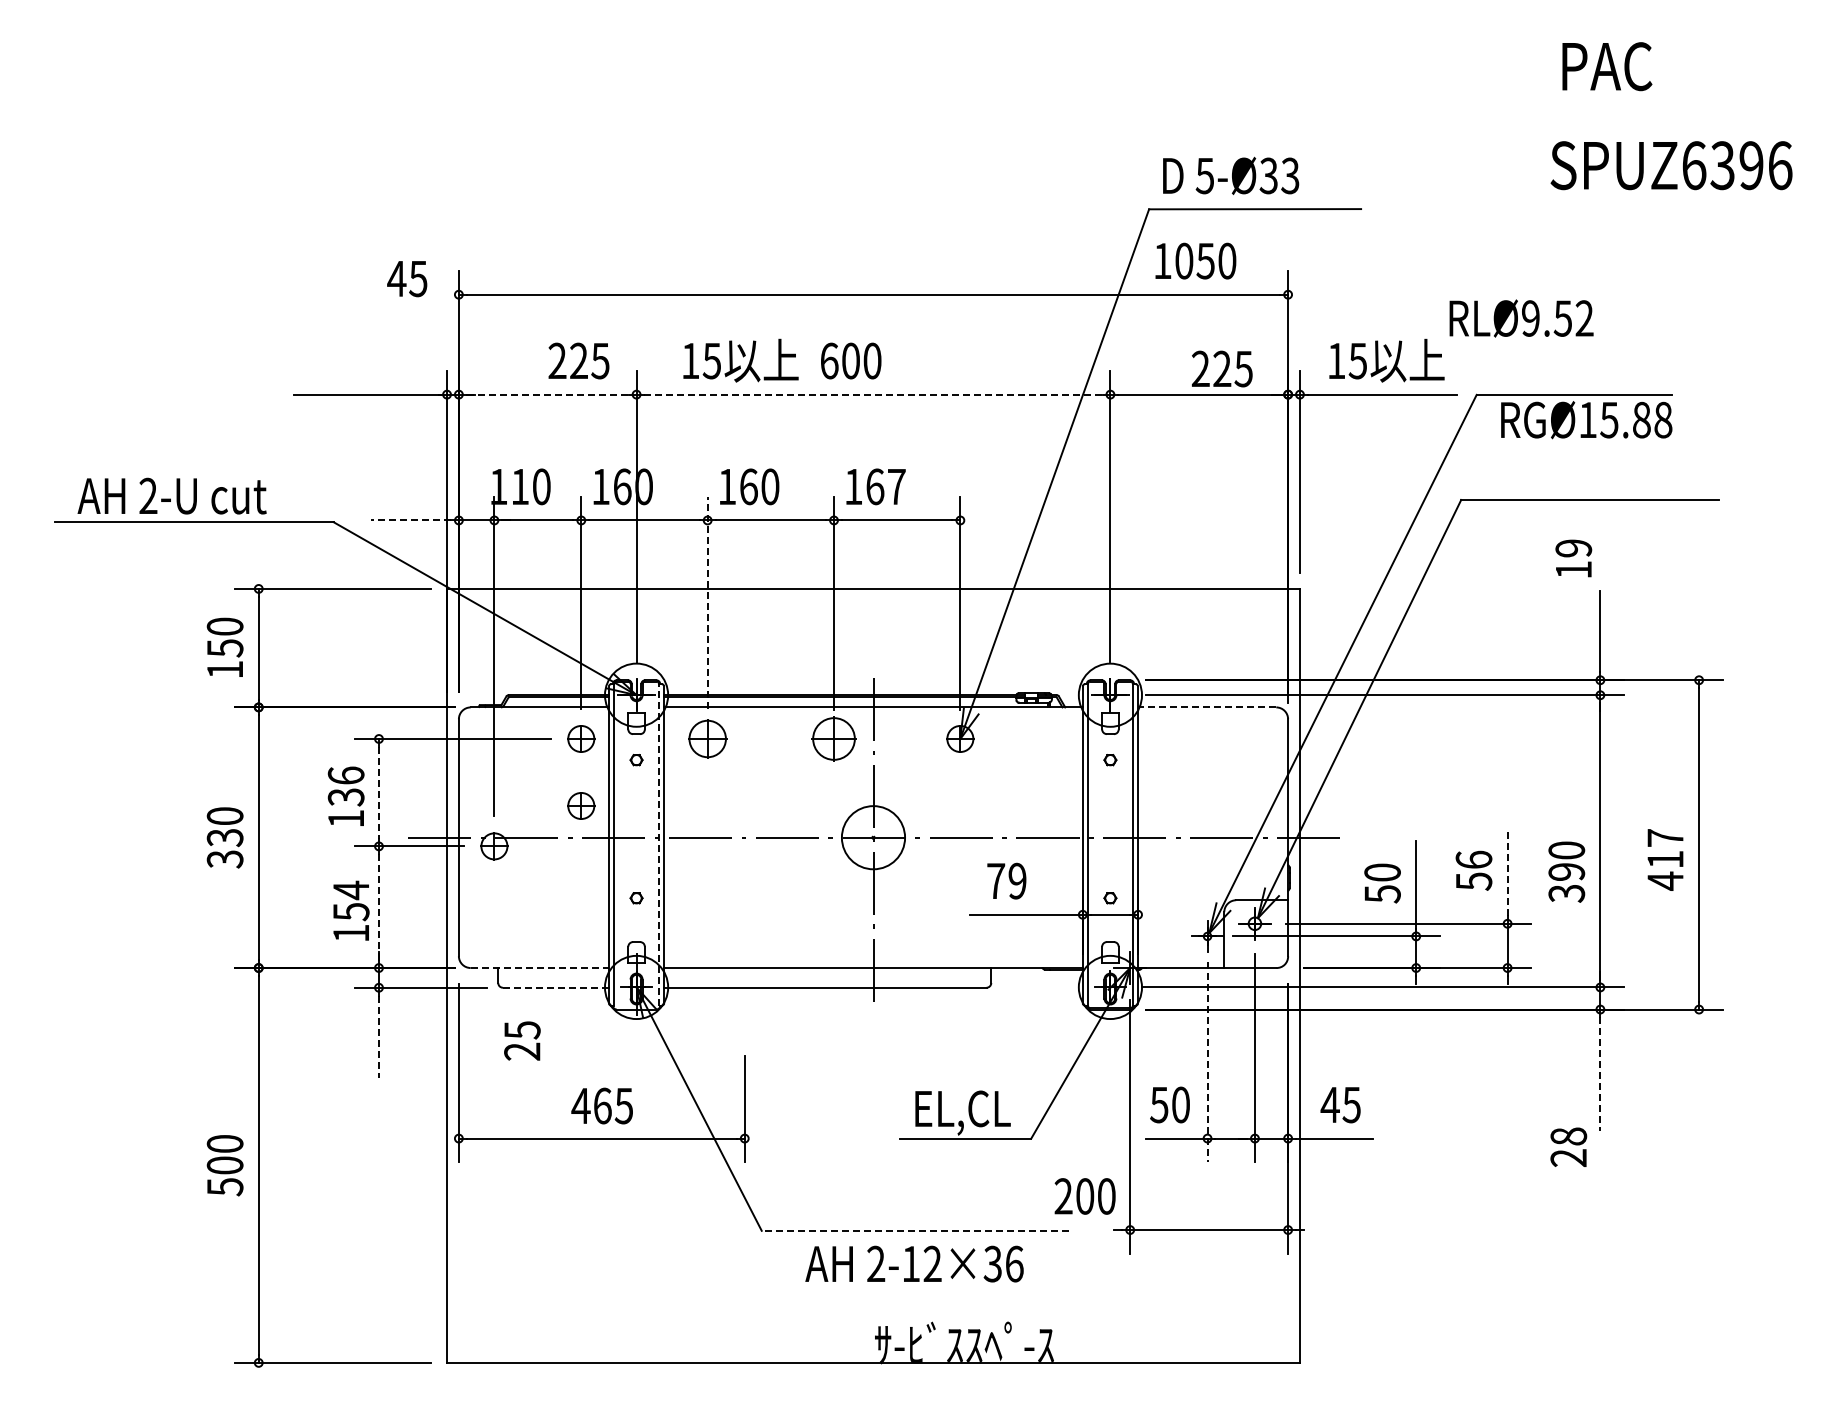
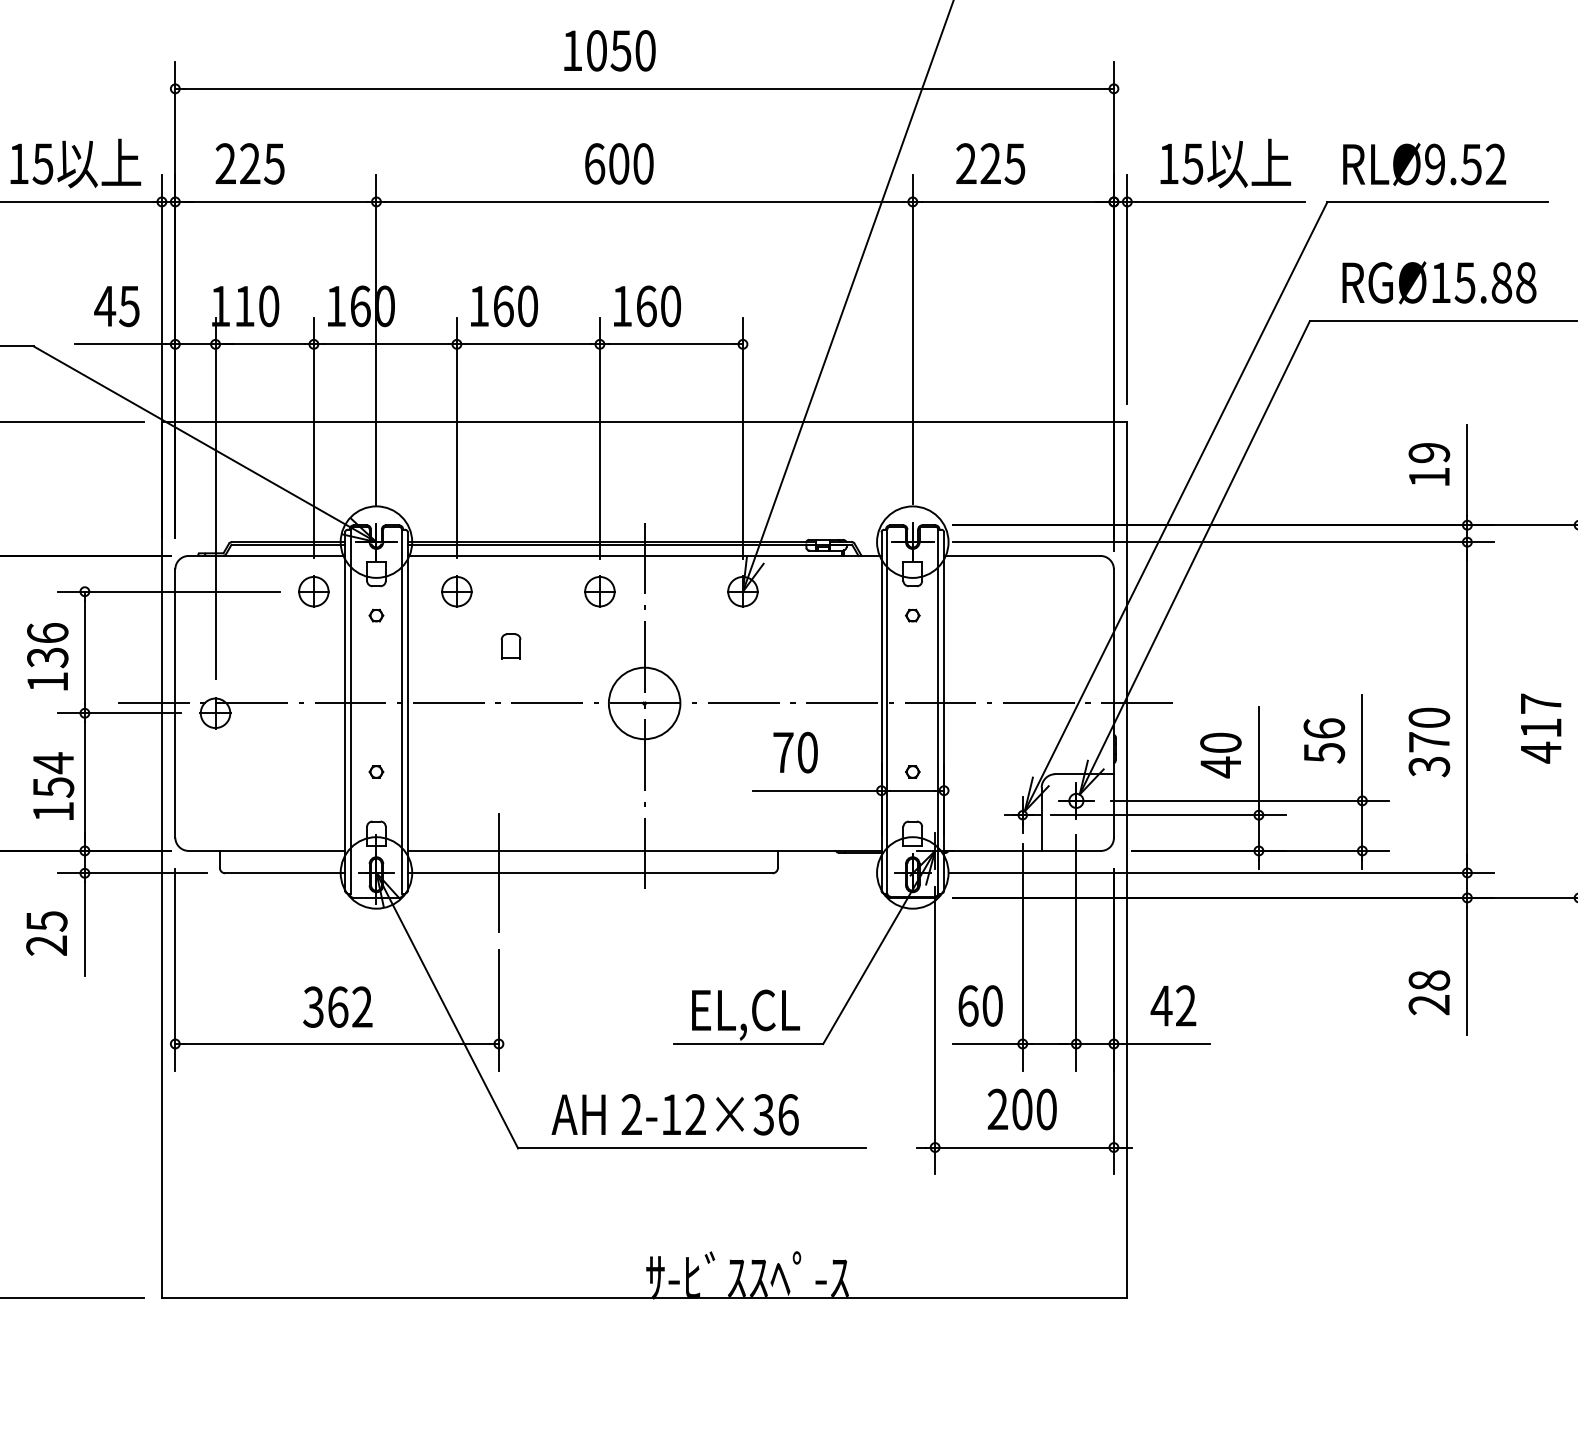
text: (1195, 260) -> (609, 50), moved
text: (407, 279) -> (117, 307), moved
text: (1521, 318) -> (1424, 164), moved
text: (578, 360) -> (249, 163), moved
text: (740, 360) -> (75, 163), moved
text: (1222, 368) -> (990, 163), moved
line: (547, 394) -> (275, 201), dashed -> solid
line: (874, 394) -> (645, 201), dashed -> solid
text: (1586, 420) -> (1439, 283), moved
text: (896, 486) -> (670, 305), 167 -> 160
line: (410, 520) -> (120, 344), dashed -> solid
text: (1573, 558) -> (1429, 464), moved
line: (707, 602) -> (456, 437), dashed -> solid
line: (1206, 707) -> (1021, 556), dashed -> solid
part: (707, 738) -> (456, 591), size x0.71
part: (833, 738) -> (599, 591), size x0.62
part: (755, 786) -> (511, 645), added
line: (378, 792) -> (84, 652), dashed -> solid
part: (581, 805) -> (314, 666), removed
line: (659, 844) -> (402, 711), dashed -> solid
text: (1566, 871) -> (1429, 741), 390 -> 370
line: (1507, 872) -> (1362, 742), dashed -> solid
text: (1017, 880) -> (807, 751), 79 -> 70
text: (1382, 893) -> (1220, 766), 50 -> 40
line: (378, 907) -> (84, 782), dashed -> solid
line: (540, 968) -> (267, 851), dashed -> solid
line: (555, 987) -> (284, 872), dashed -> solid
line: (744, 987) -> (498, 872), added
line: (378, 1037) -> (84, 929), dashed -> solid
text: (522, 1040) -> (46, 932), moved
line: (1207, 1062) -> (1022, 957), dashed -> solid
line: (1600, 1074) -> (1467, 971), dashed -> solid
text: (1159, 1104) -> (968, 1005), 50 -> 60
text: (1351, 1104) -> (1185, 1005), 45 -> 42
text: (602, 1105) -> (337, 1006), 465 -> 362
text: (1568, 1146) -> (1429, 991), moved
text: (1084, 1196) -> (1021, 1109), moved
line: (915, 1230) -> (692, 1148), dashed -> solid
text: (914, 1263) -> (675, 1114), moved

